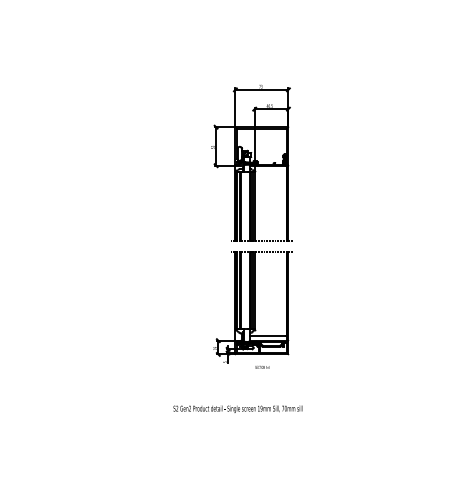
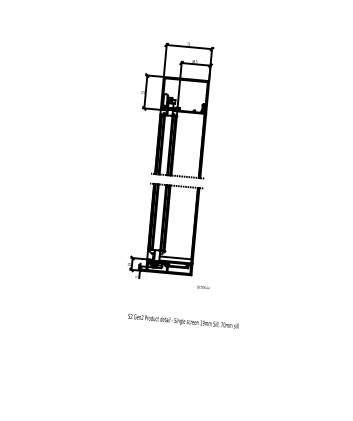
text: (262, 367) -> (203, 287), moved
text: (237, 408) -> (183, 321), moved

